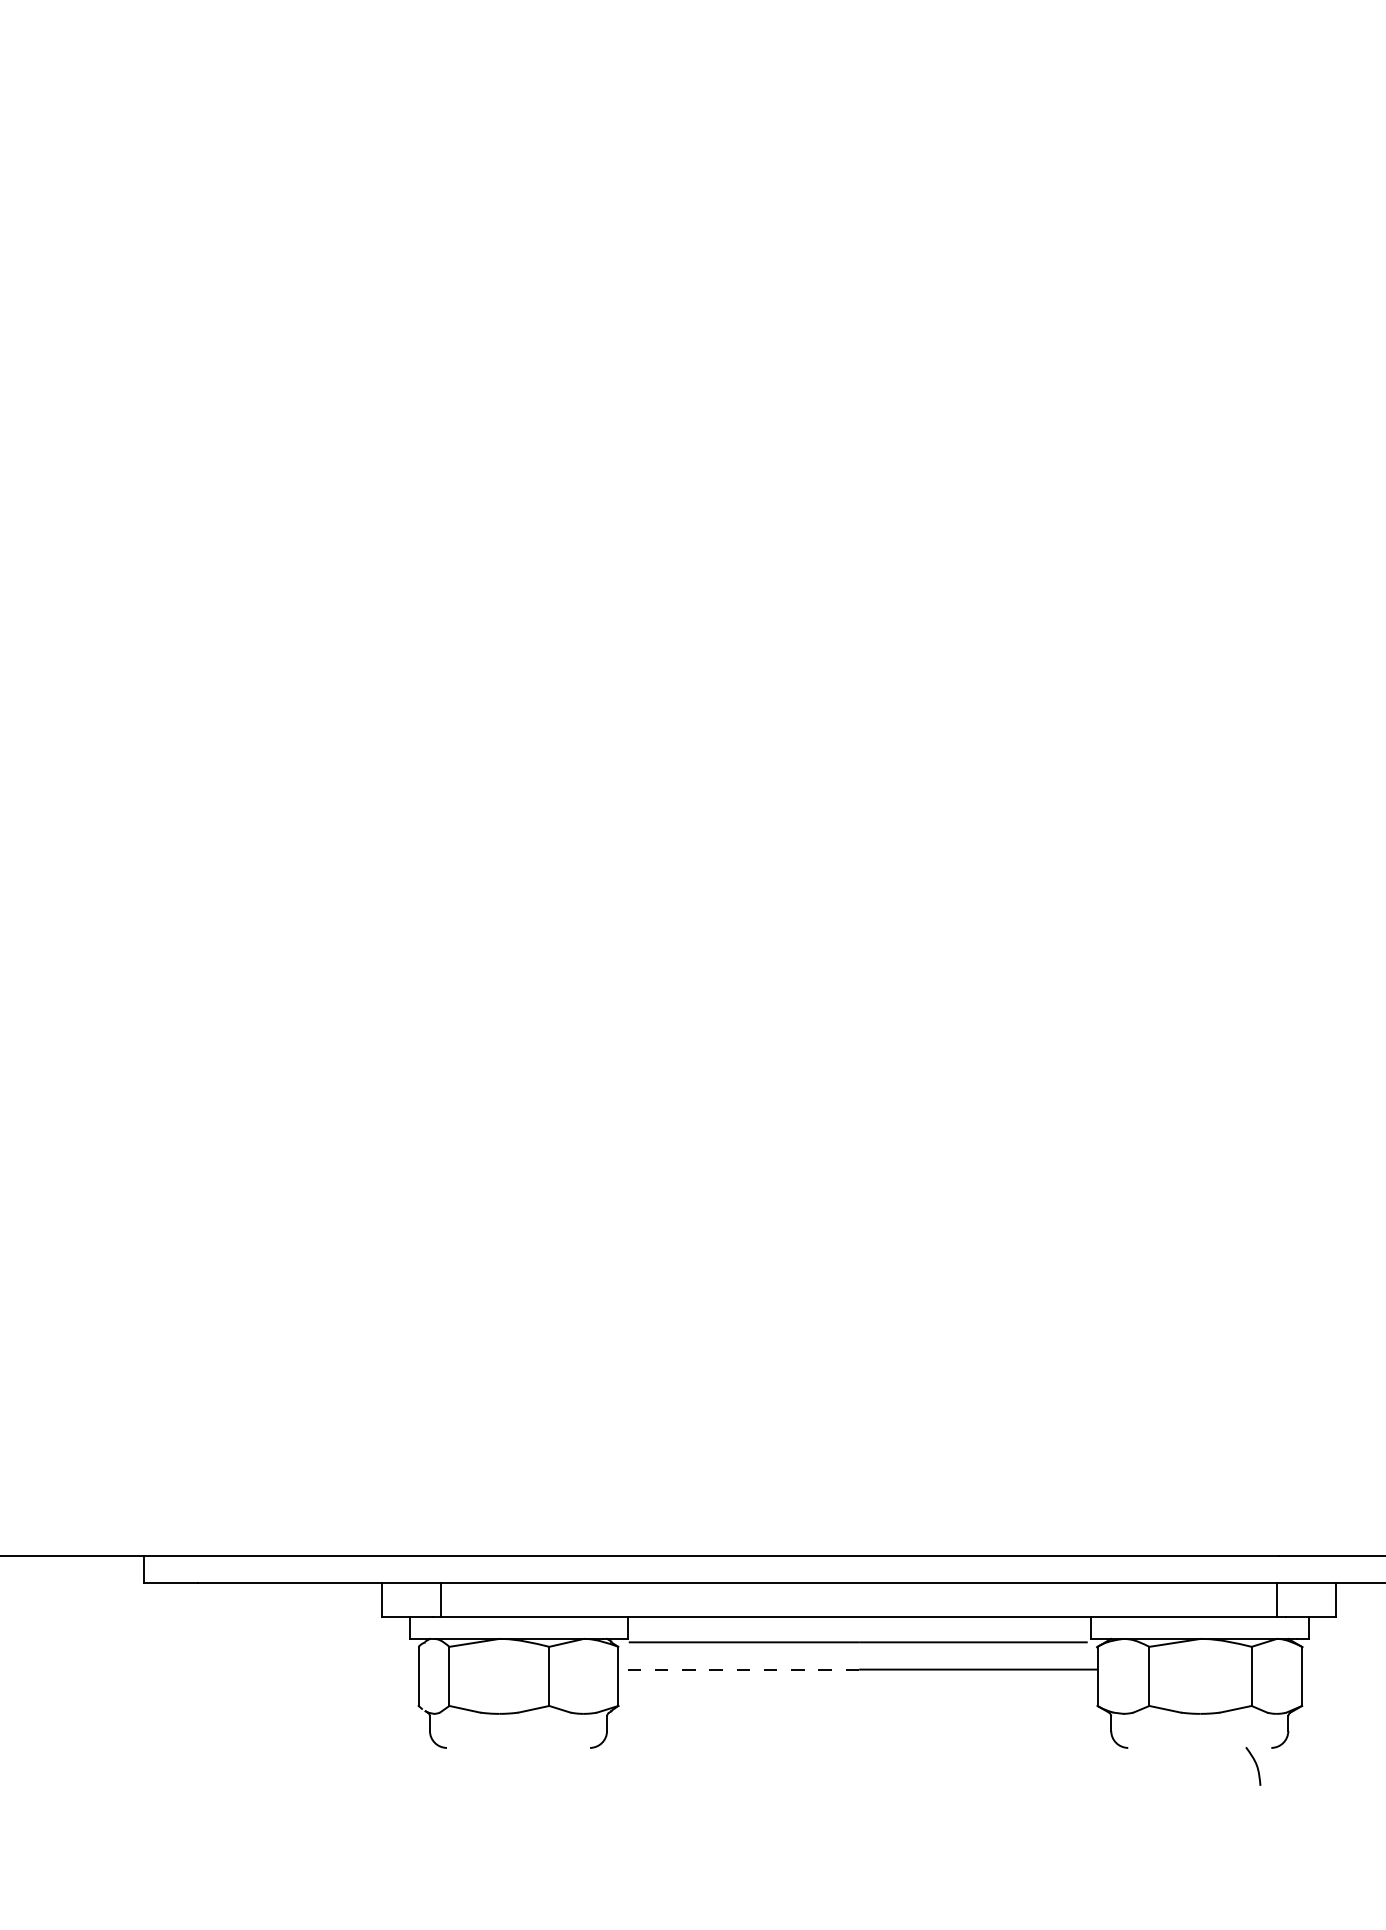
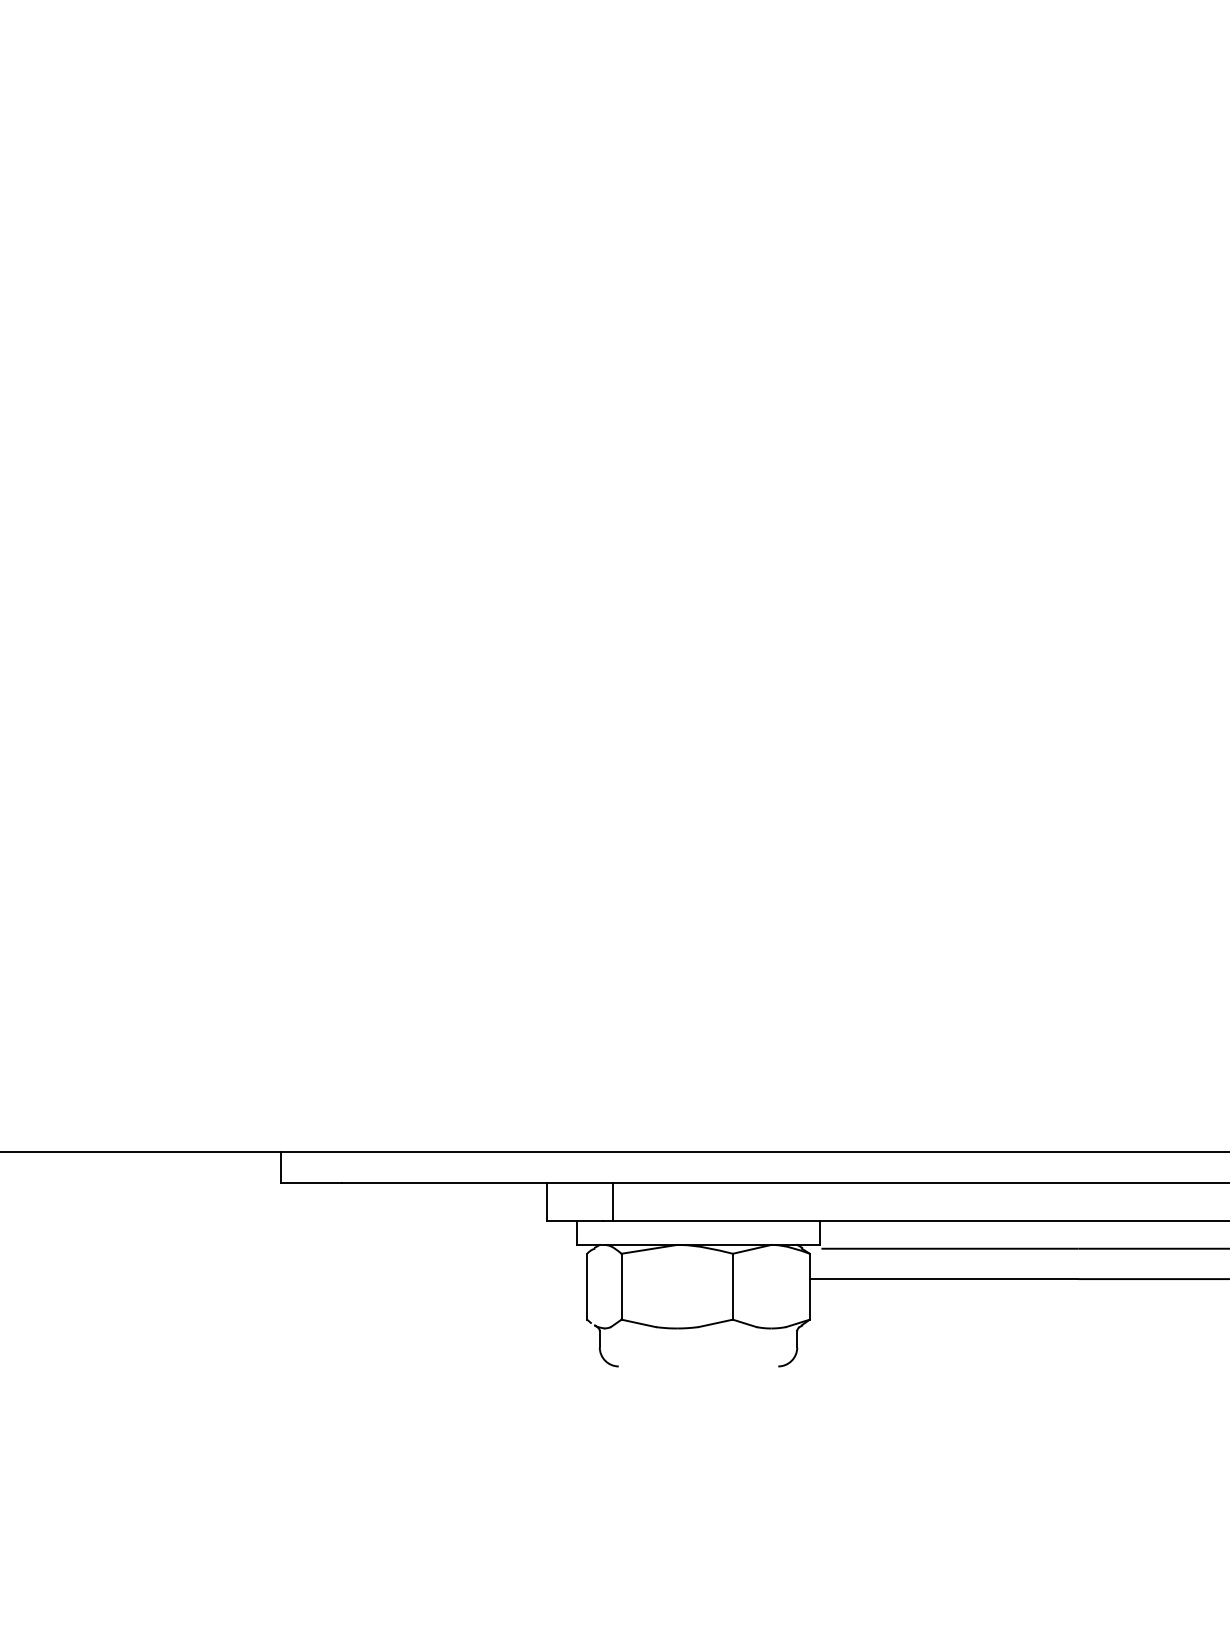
line: (738, 1669) -> (943, 1279), dashed -> solid

